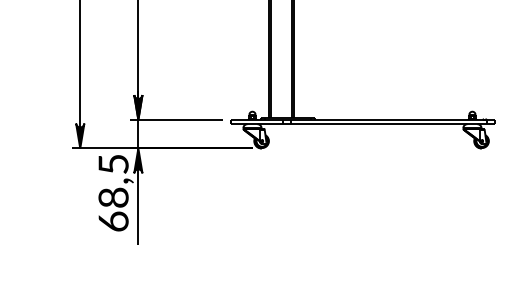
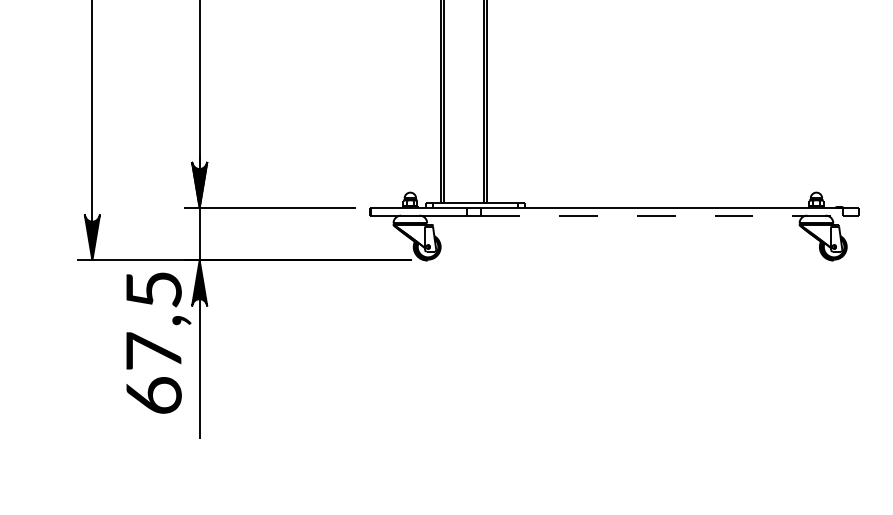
line: (389, 124) -> (663, 216), solid -> dashed
text: (113, 197) -> (153, 350), 68,5 -> 67,5

